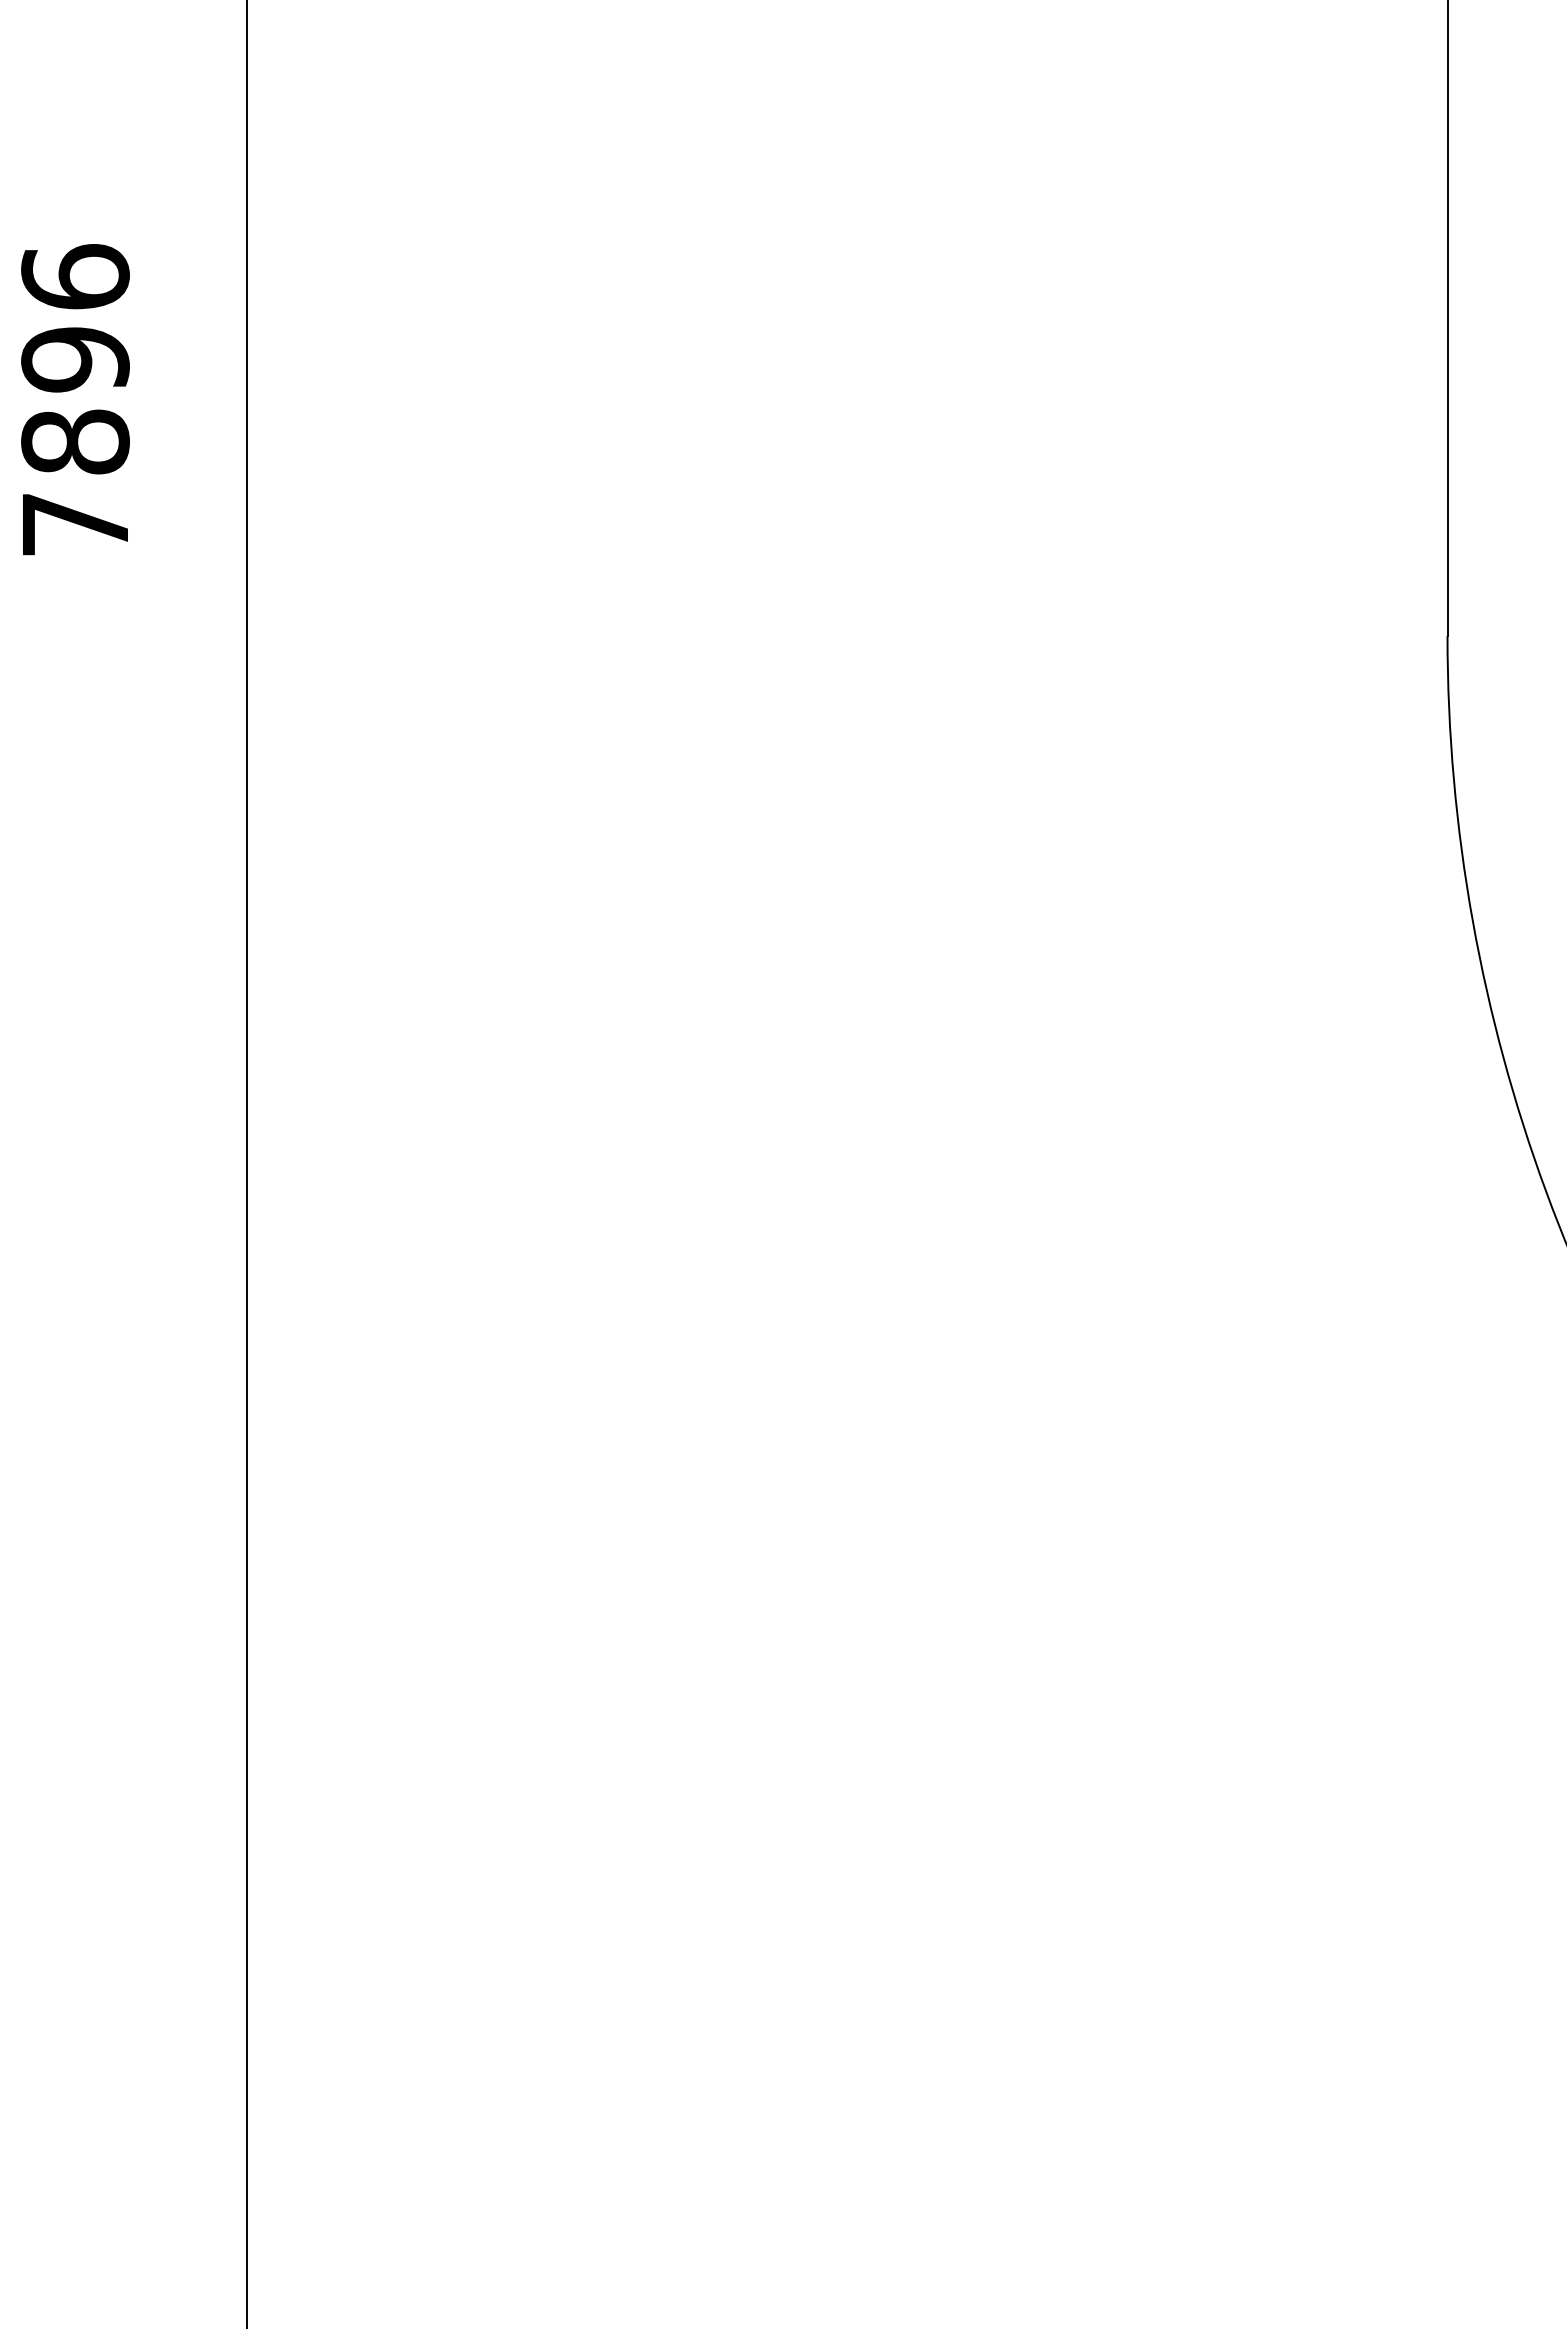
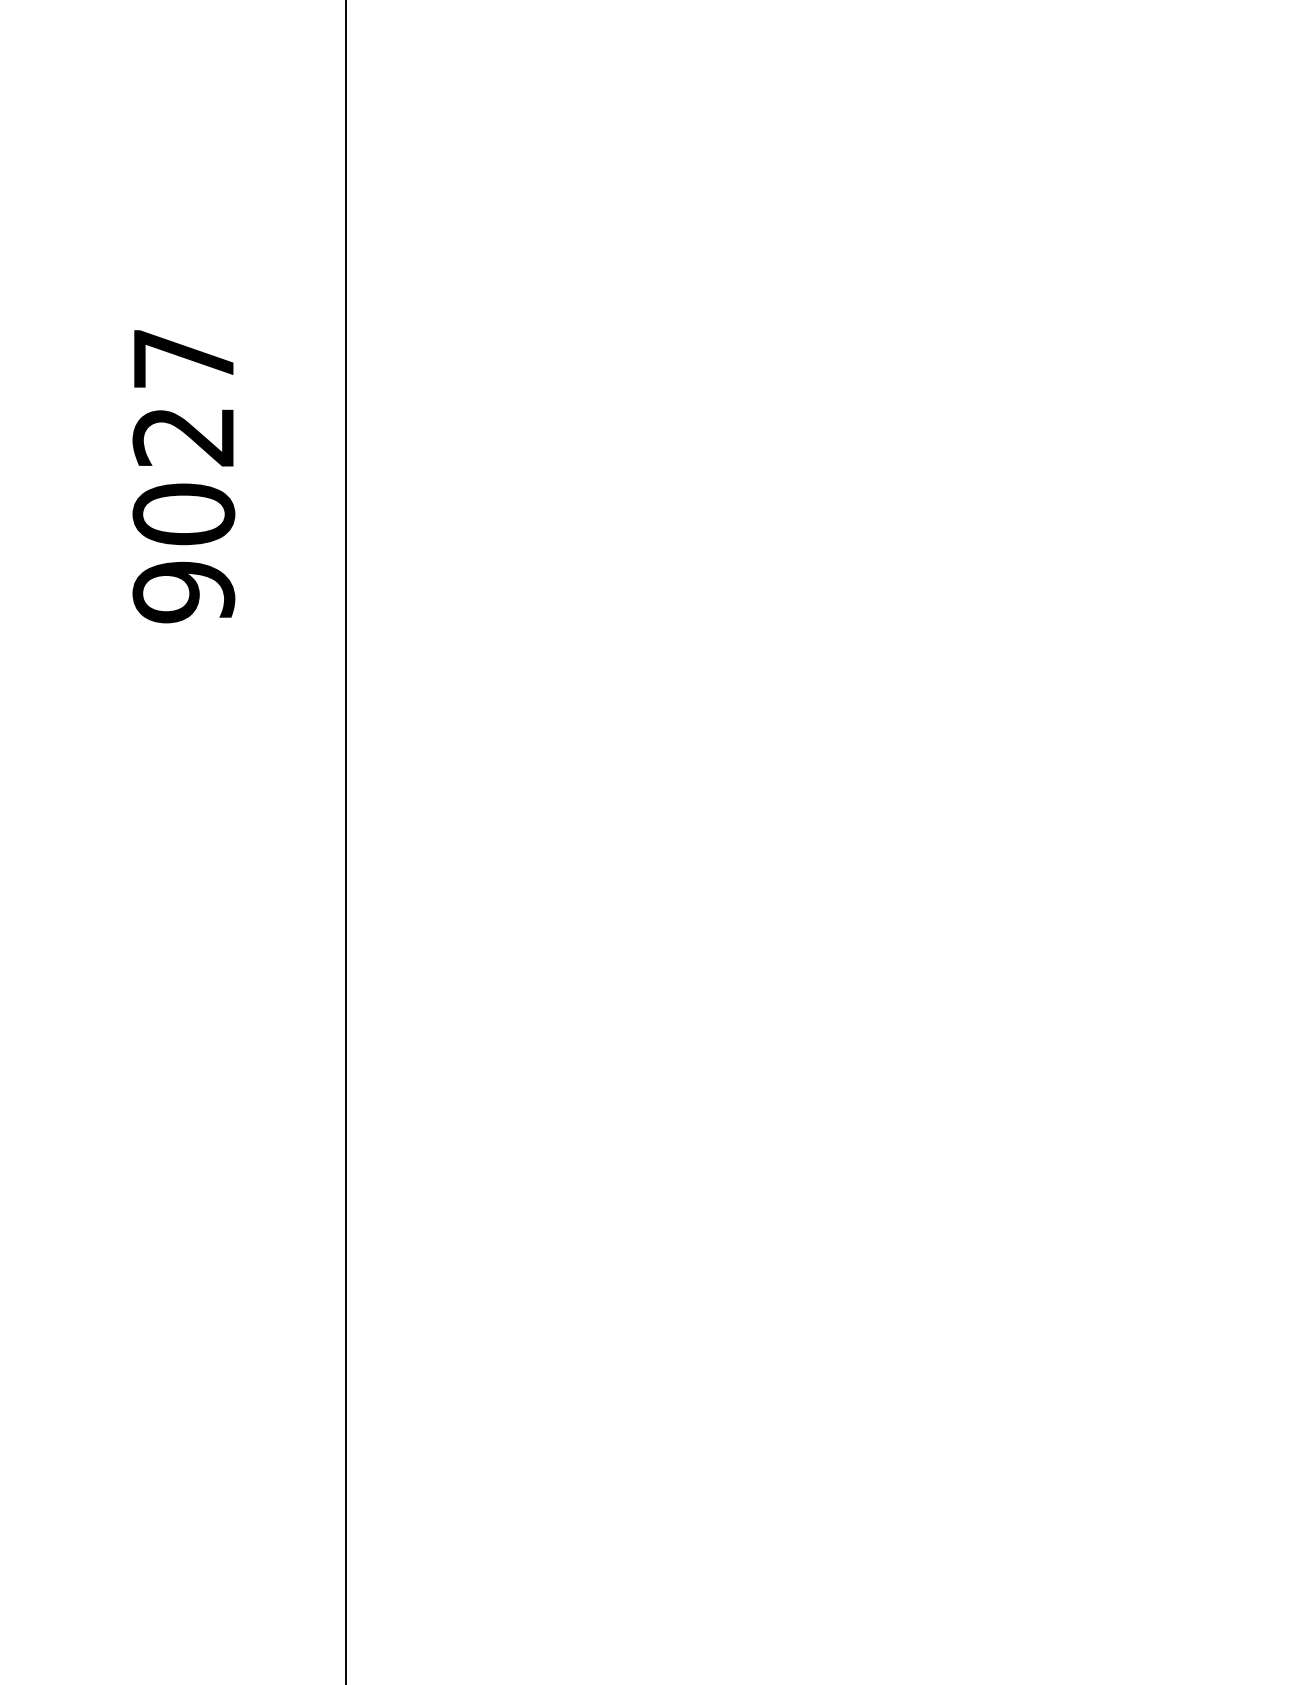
text: (75, 400) -> (183, 475), 7896 -> 9027

